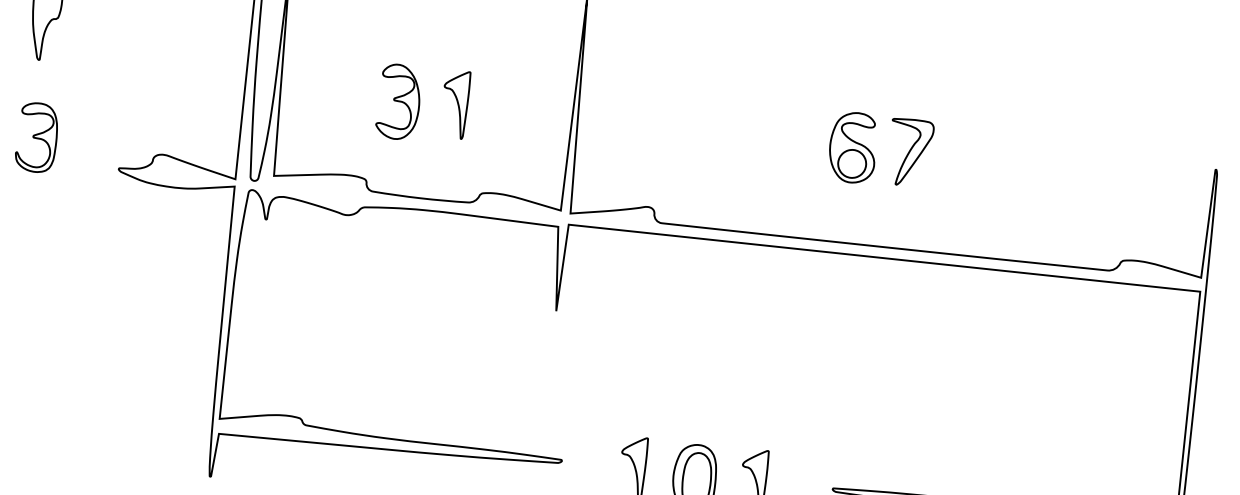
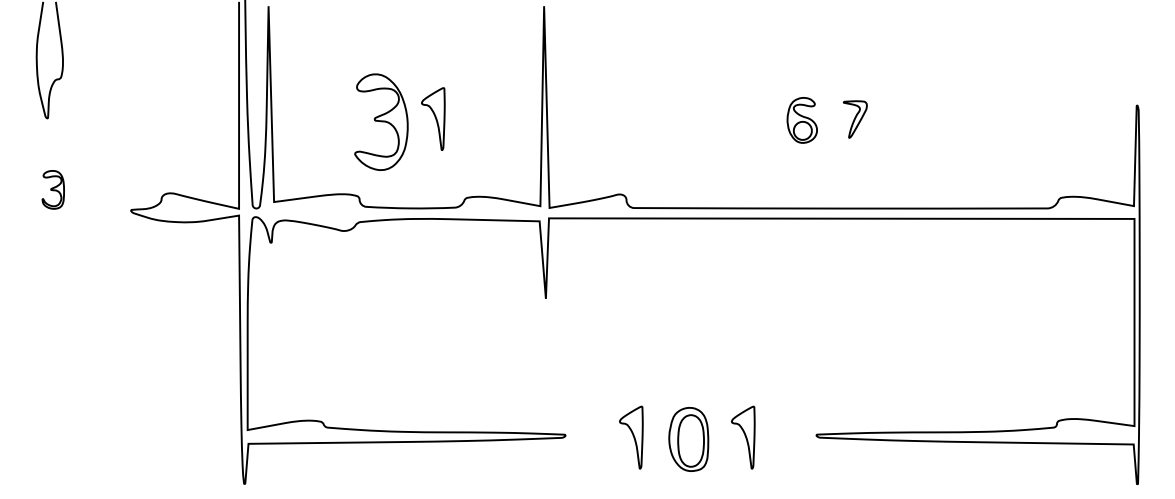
part: (398, 102) -> (381, 122), size x1.4
part: (37, 137) -> (53, 189), size x0.6
part: (853, 147) -> (802, 120), size x0.7
part: (910, 152) -> (855, 119), size x0.6

